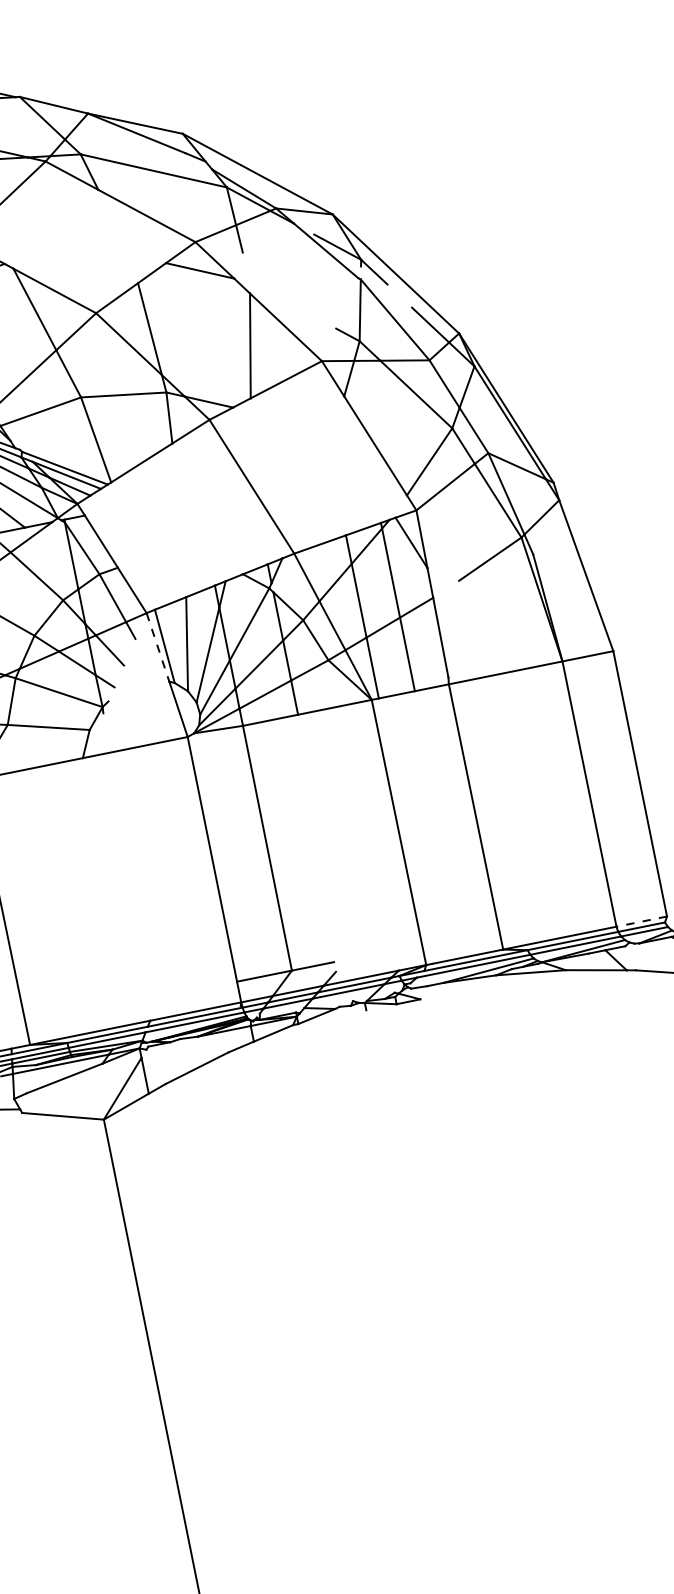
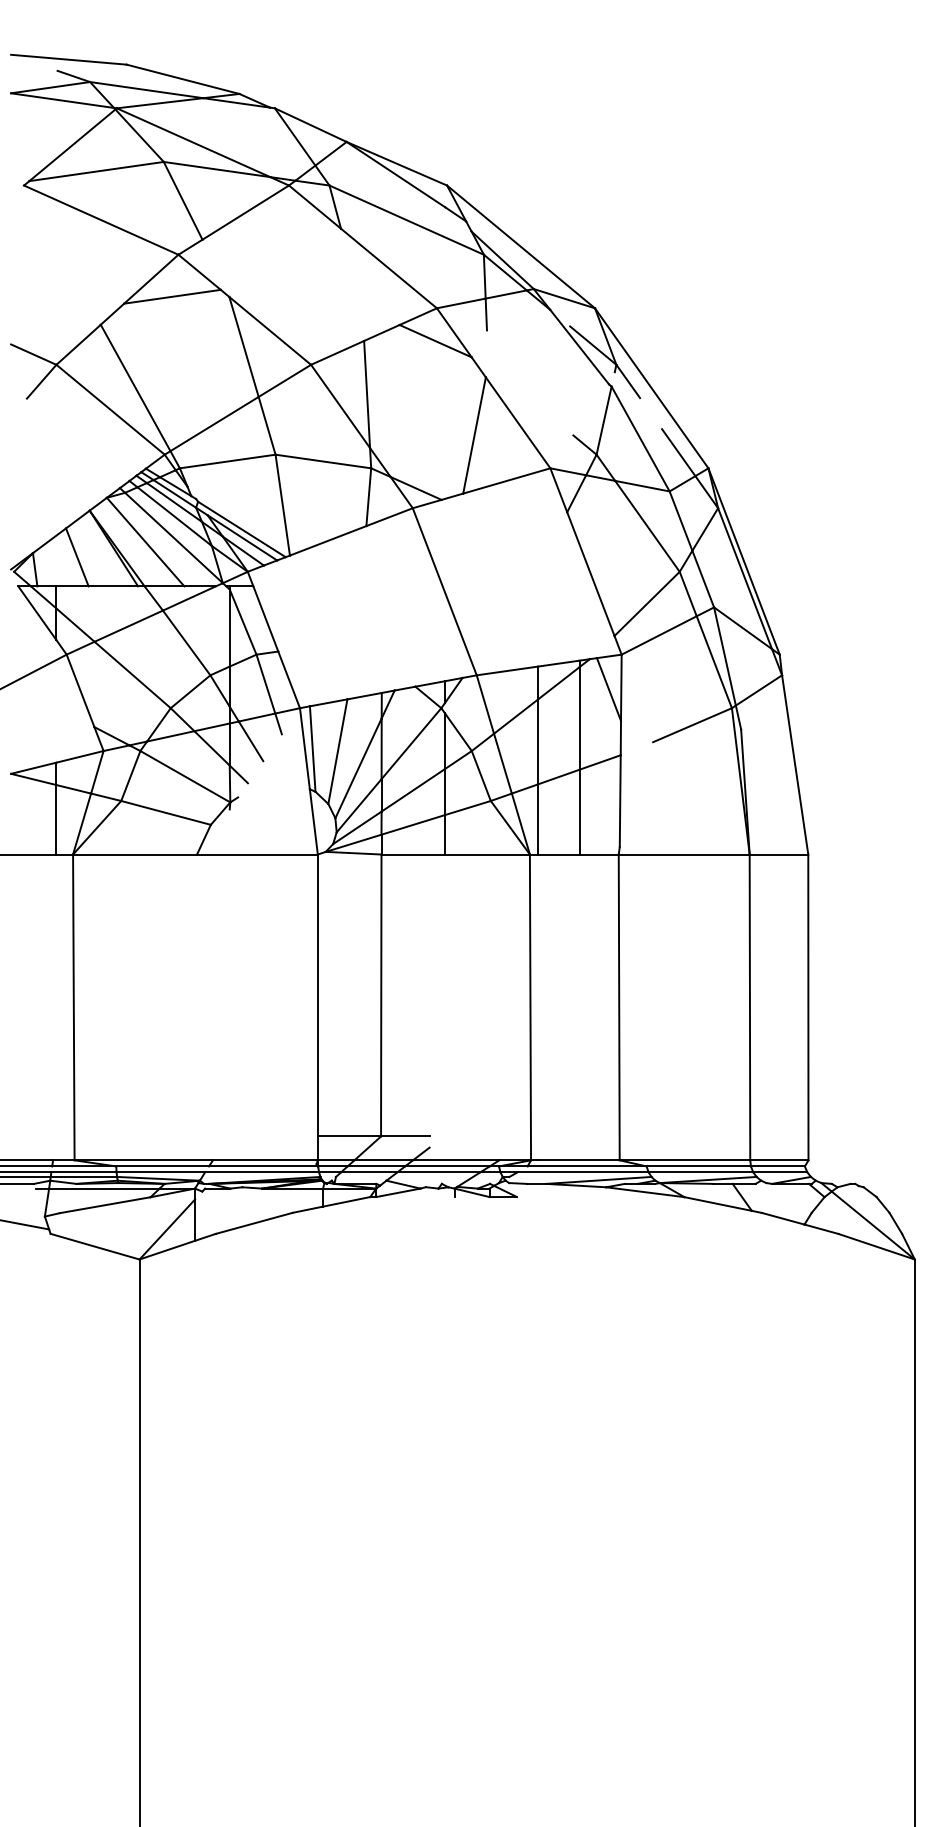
line: (157, 647) -> (304, 748), dashed -> solid
line: (641, 921) -> (778, 1160), dashed -> solid

